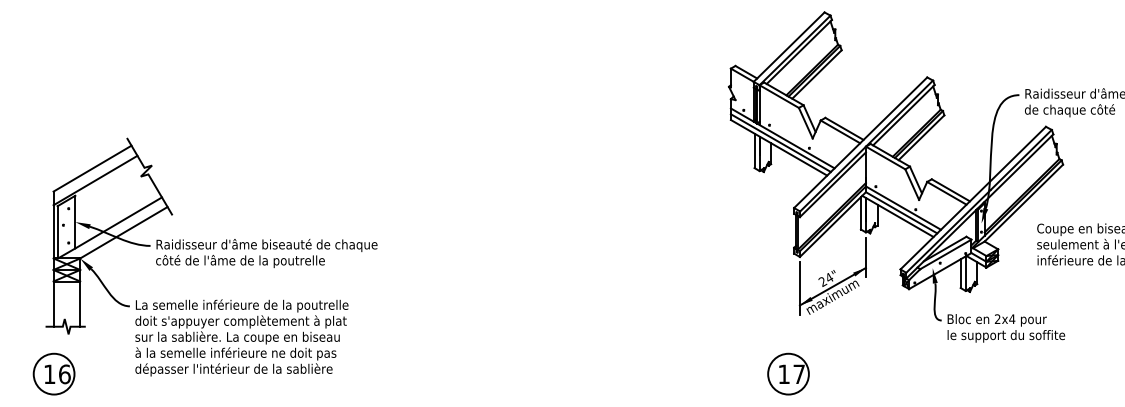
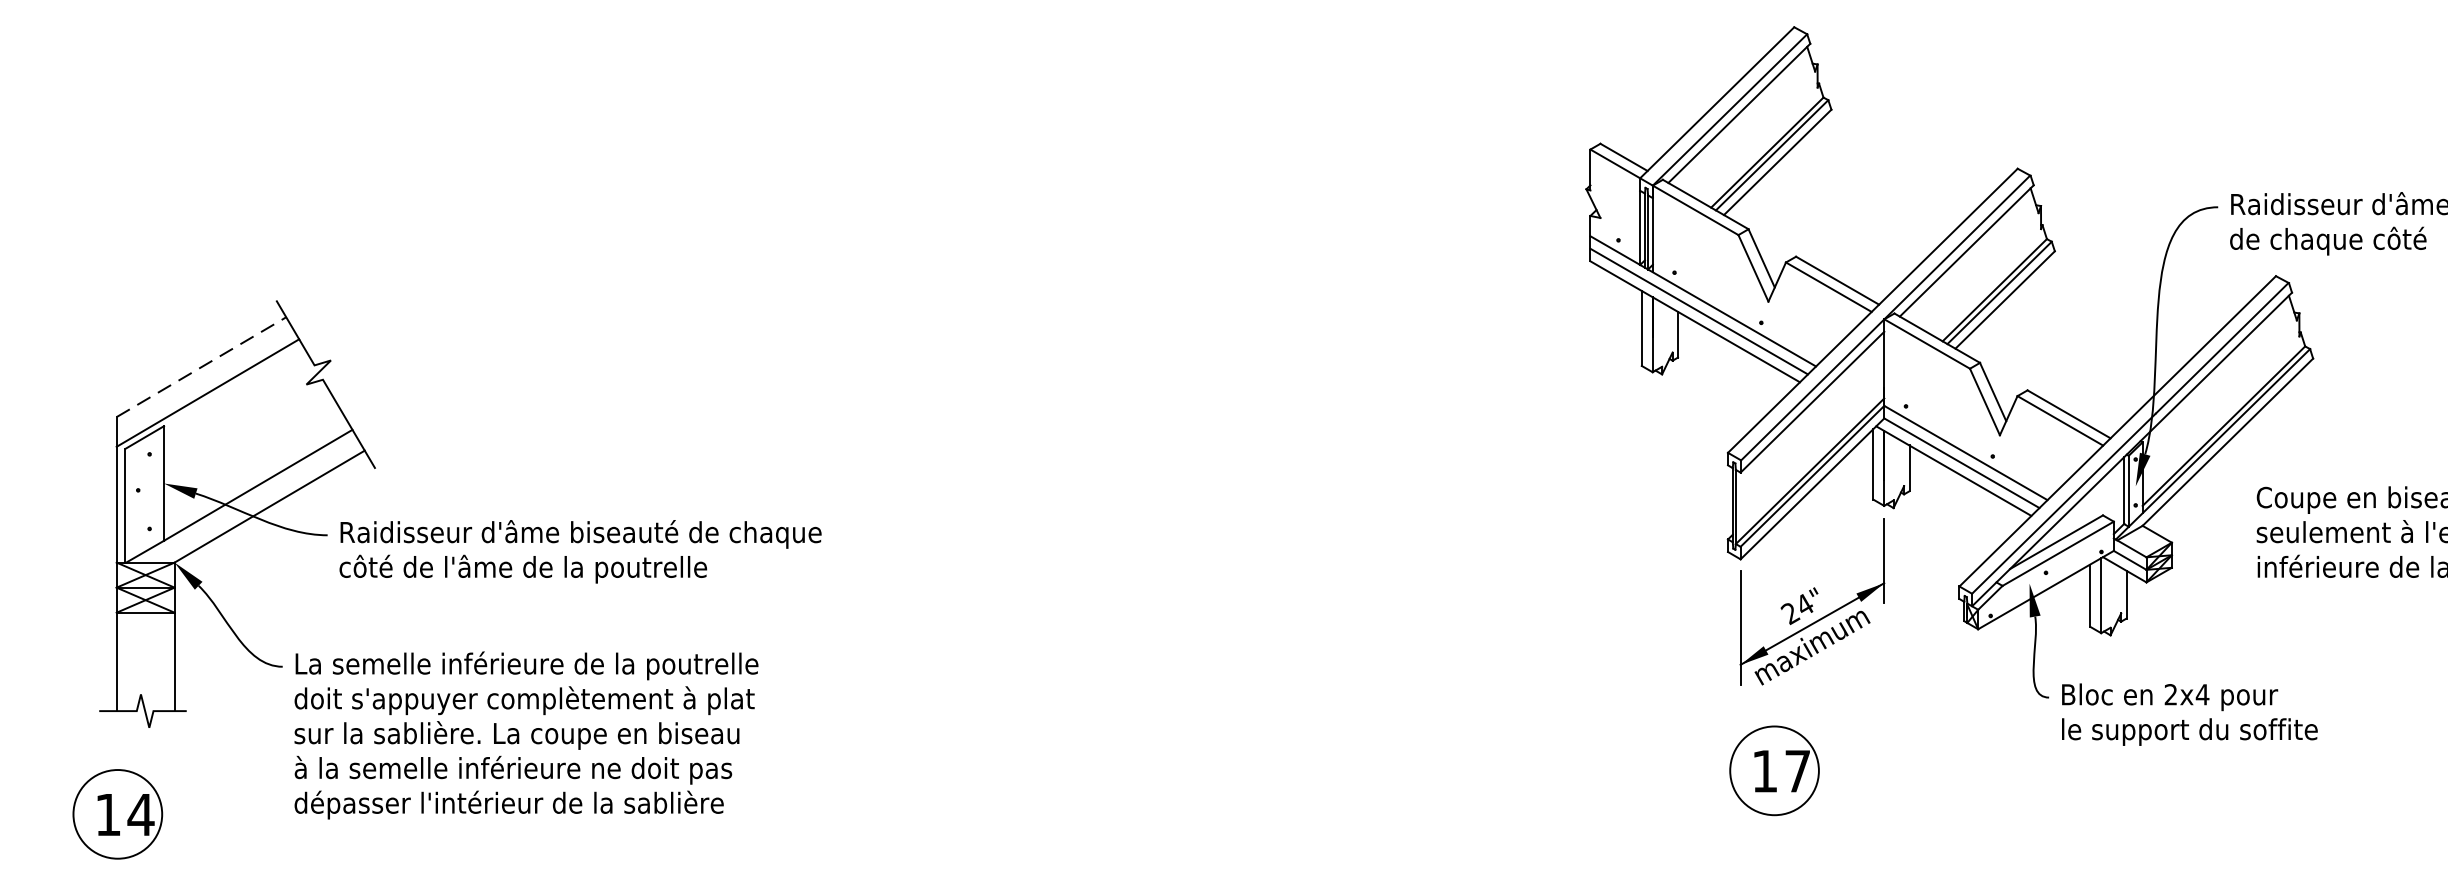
line: (92, 168) -> (201, 366), solid -> dashed
part: (788, 373) -> (1774, 769), moved
text: (64, 374) -> (140, 815), 16 -> 14

